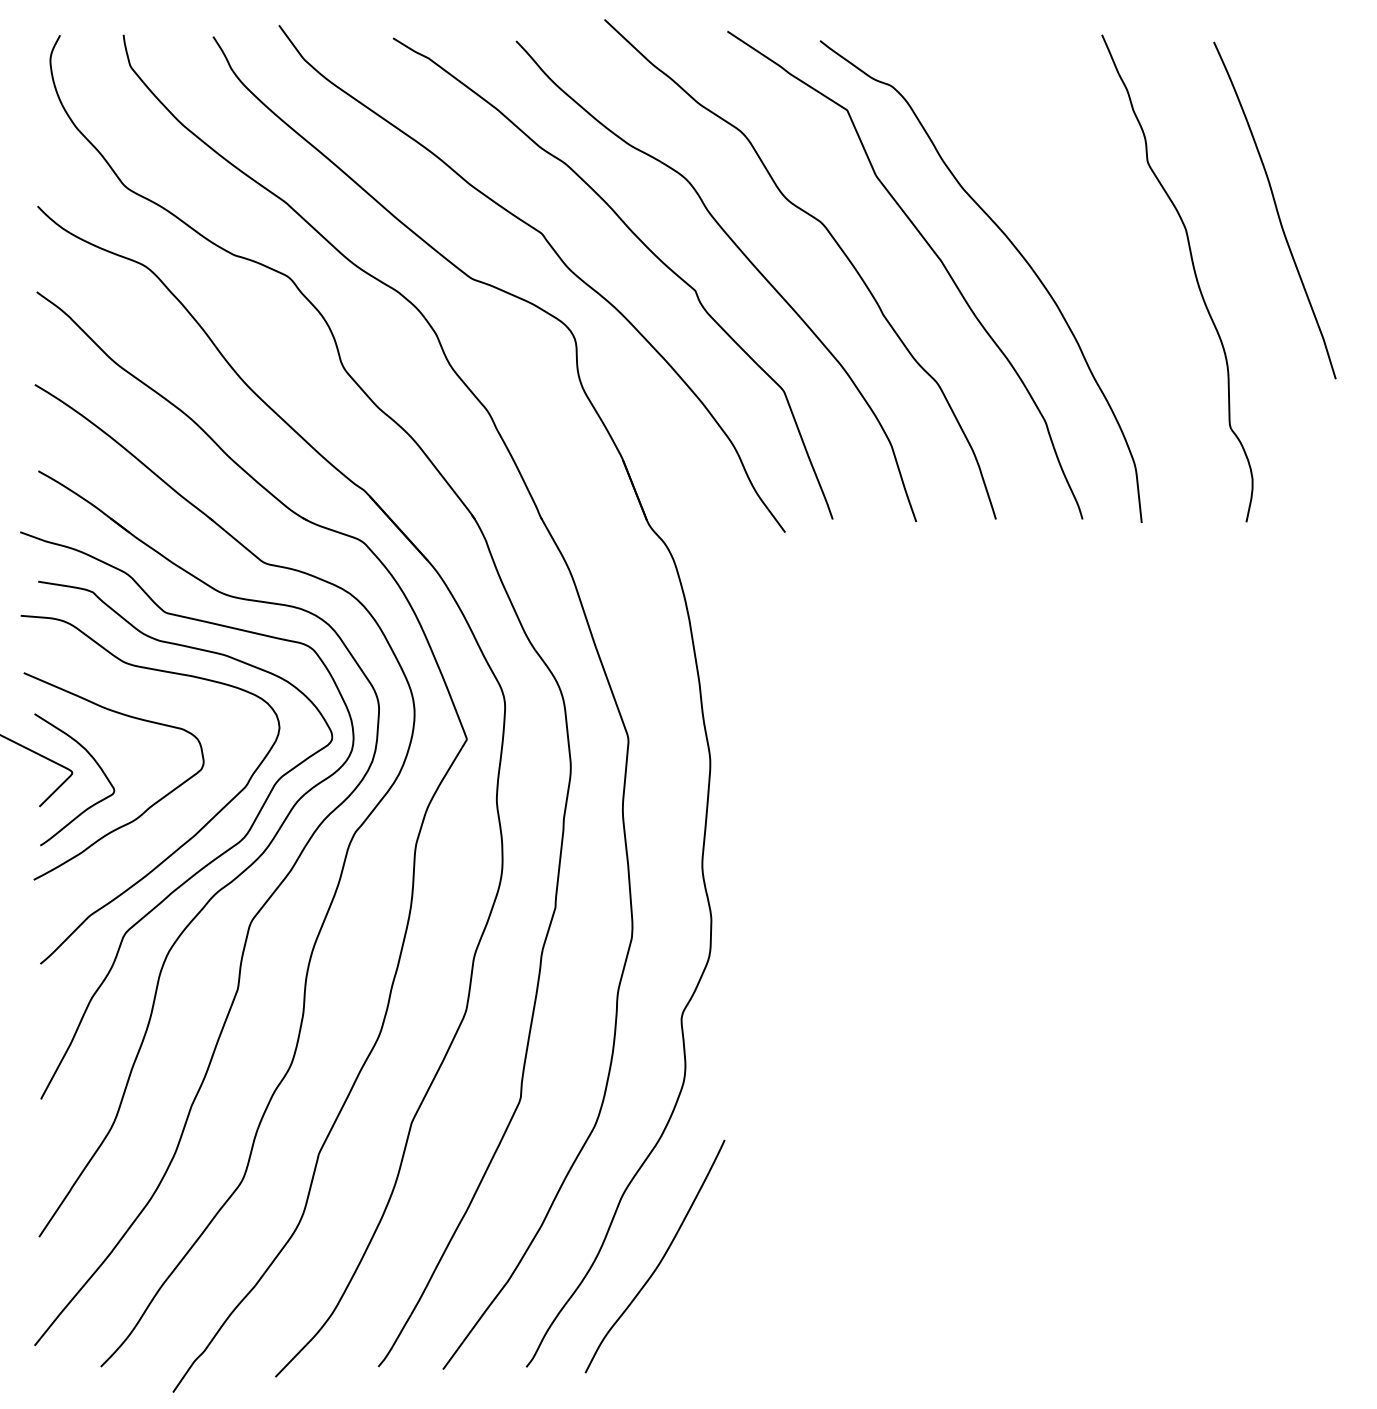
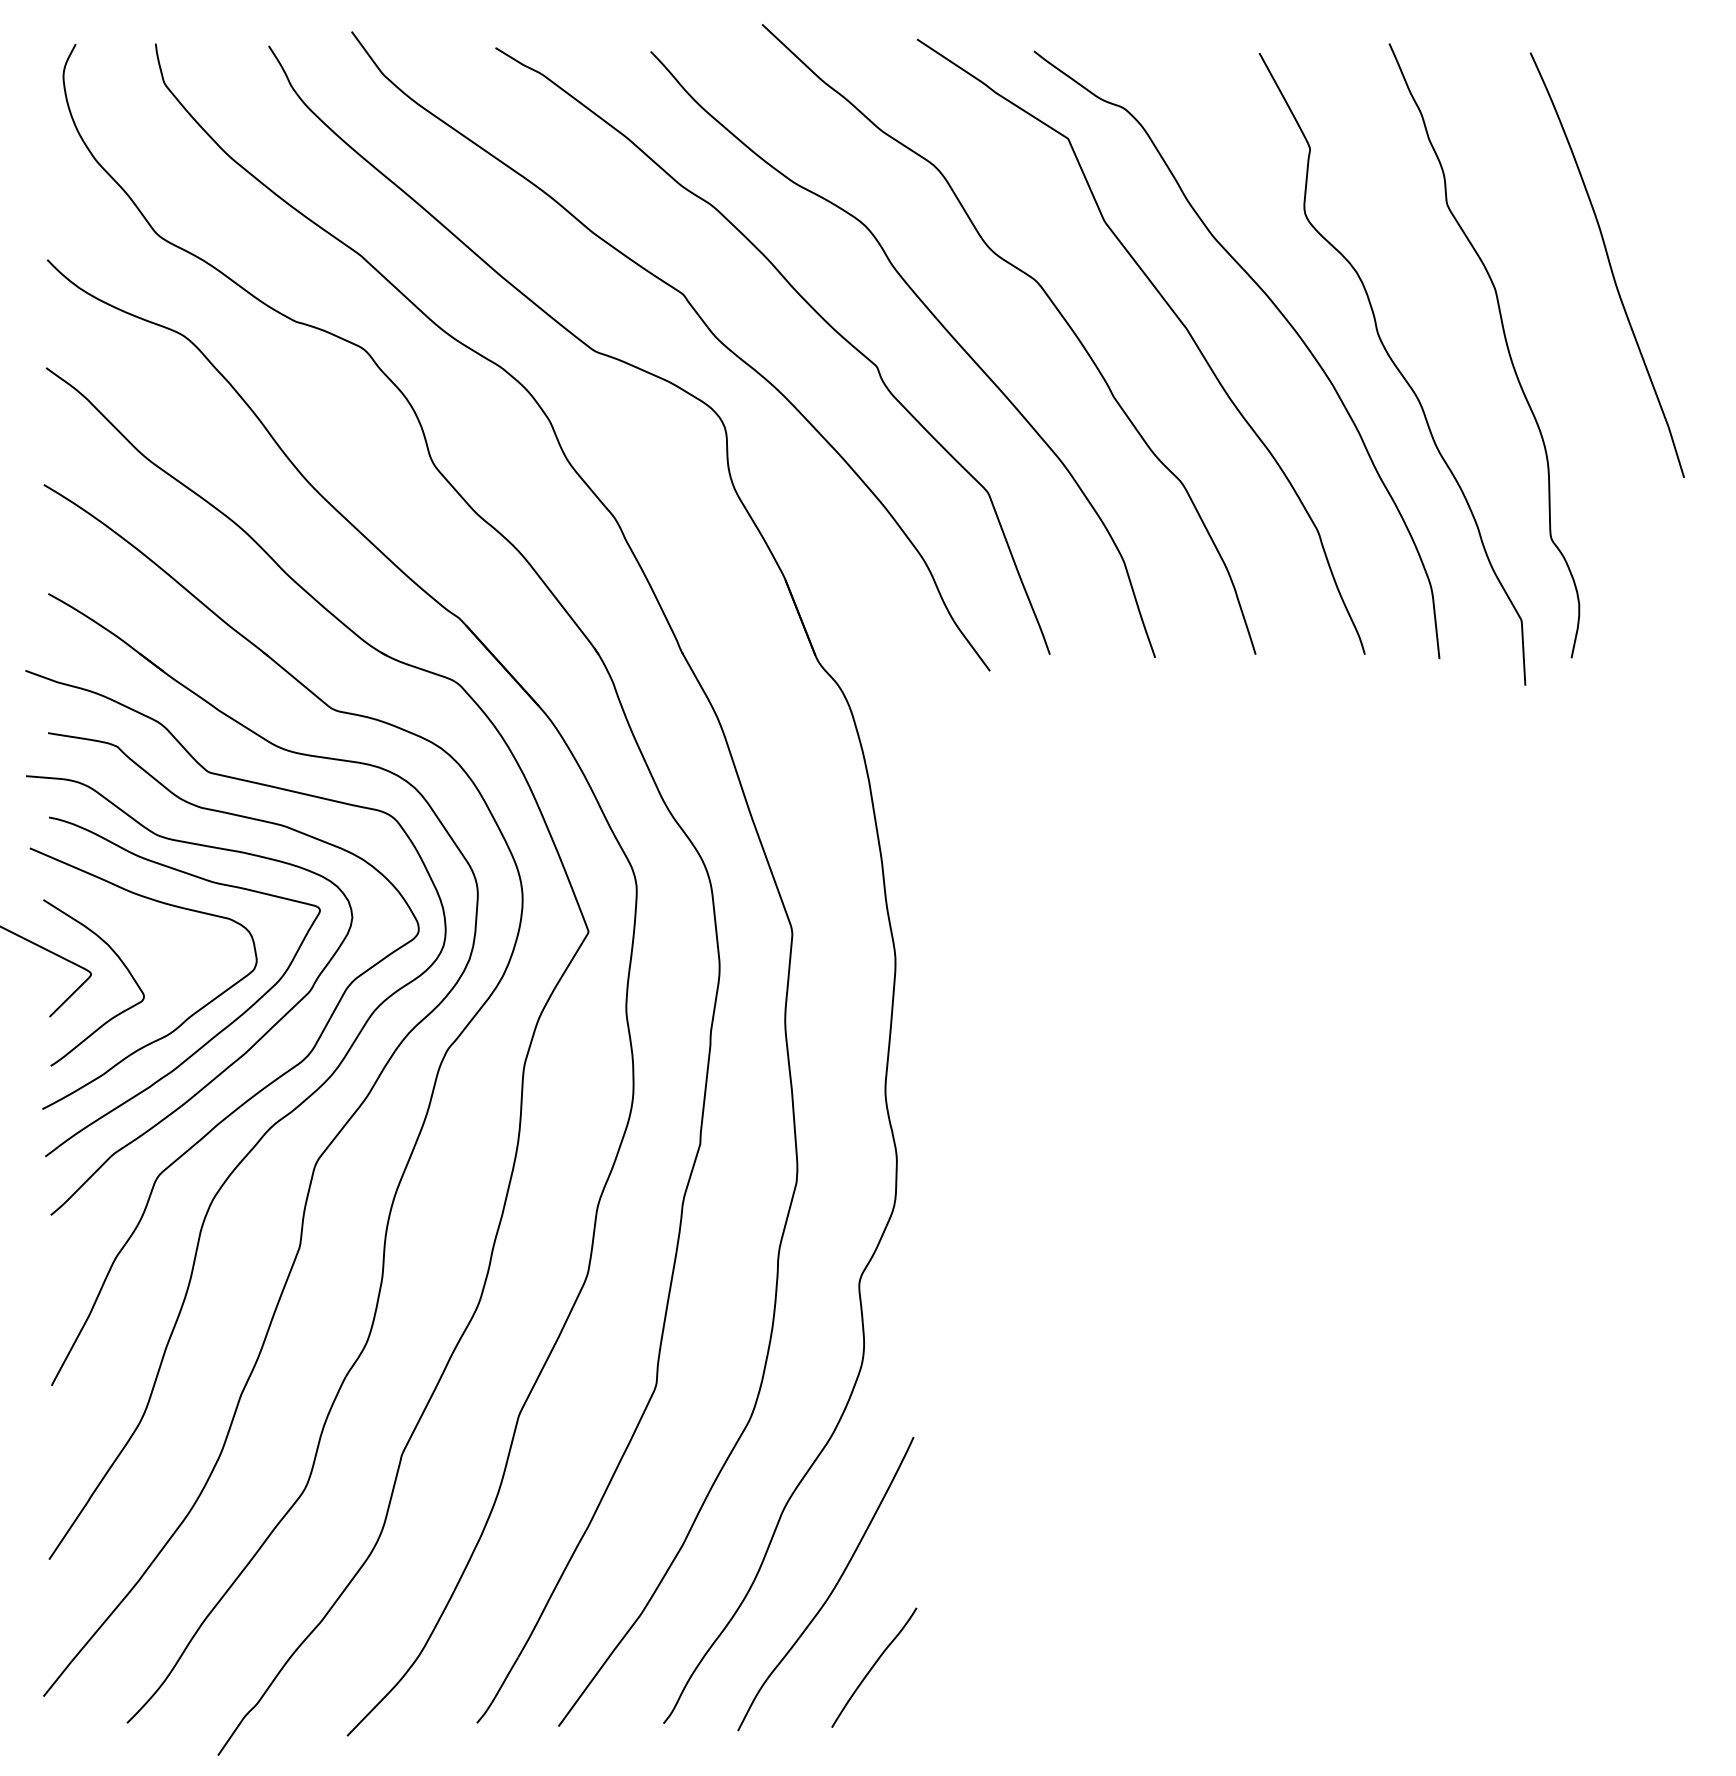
curve: (1106, 290) -> (1394, 366), added
curve: (174, 817) -> (220, 1030), added
curve: (693, 1321) -> (874, 1666), added

